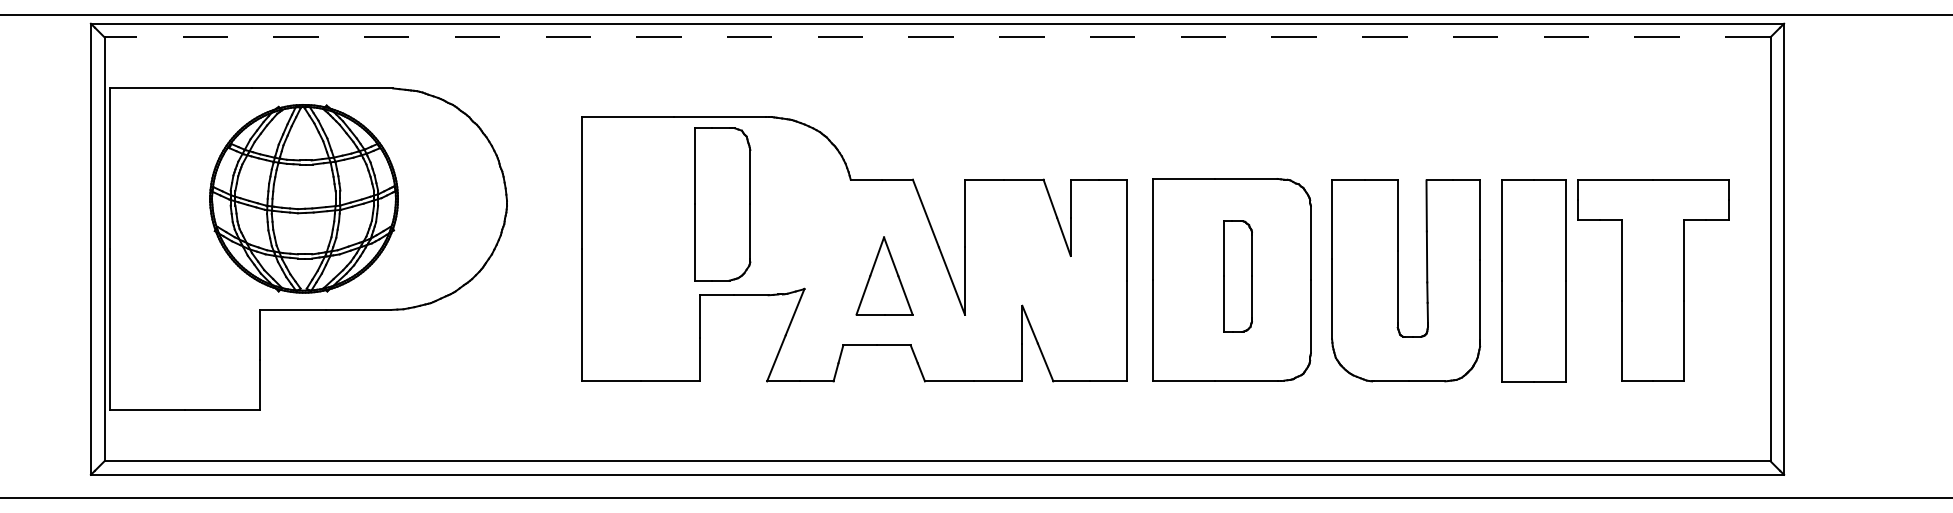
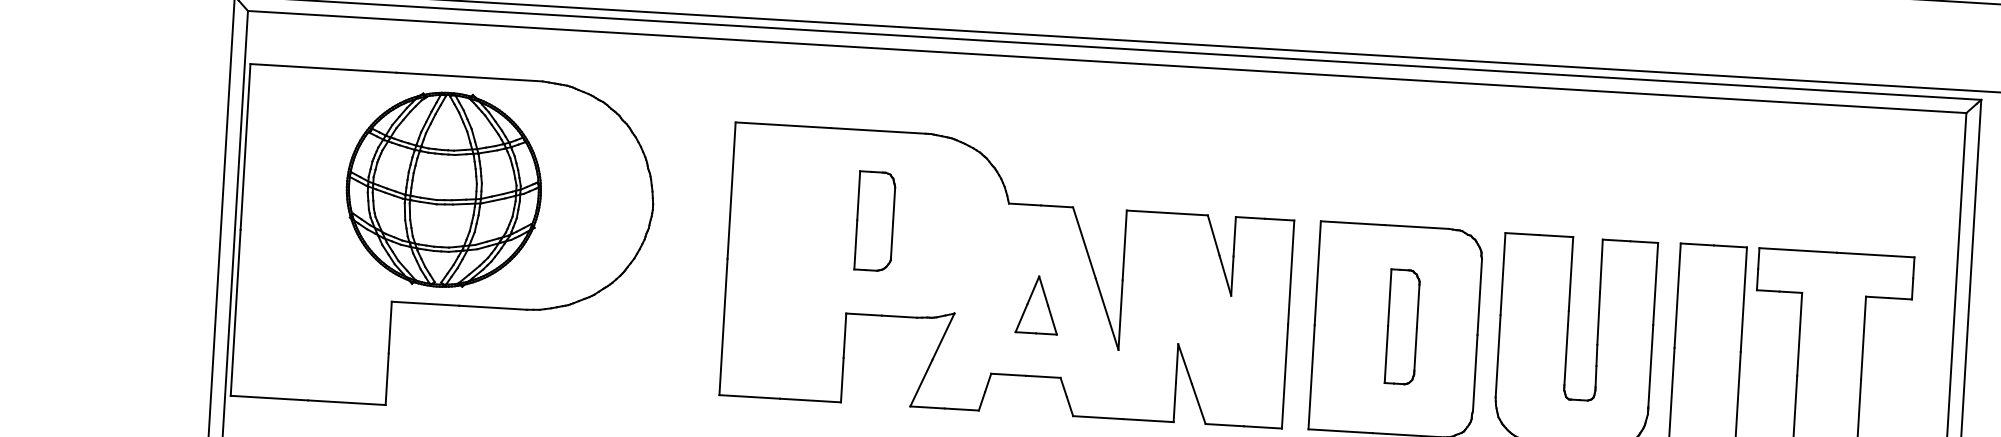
line: (937, 37) -> (1107, 62), dashed -> solid
part: (722, 204) -> (875, 221), size x0.62
part: (884, 275) -> (1037, 304), size x0.71

